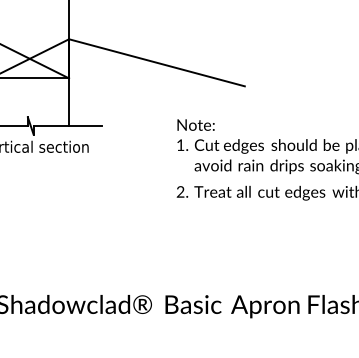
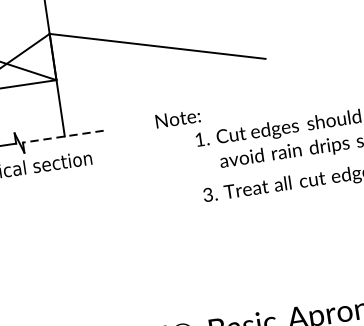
text: (195, 124) -> (177, 117), moved
line: (67, 126) -> (63, 137), solid -> dashed
text: (180, 193) -> (208, 196), 2. -> 3.

